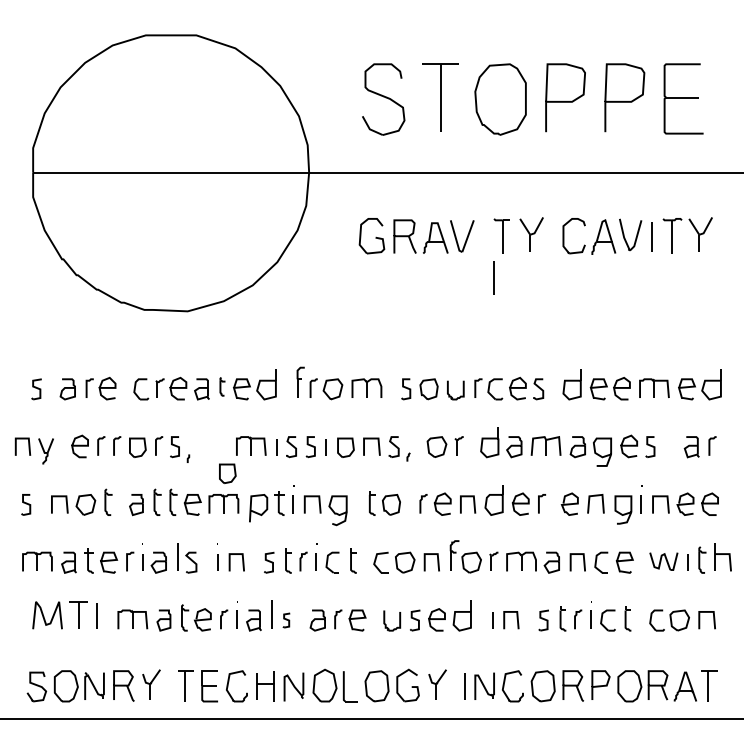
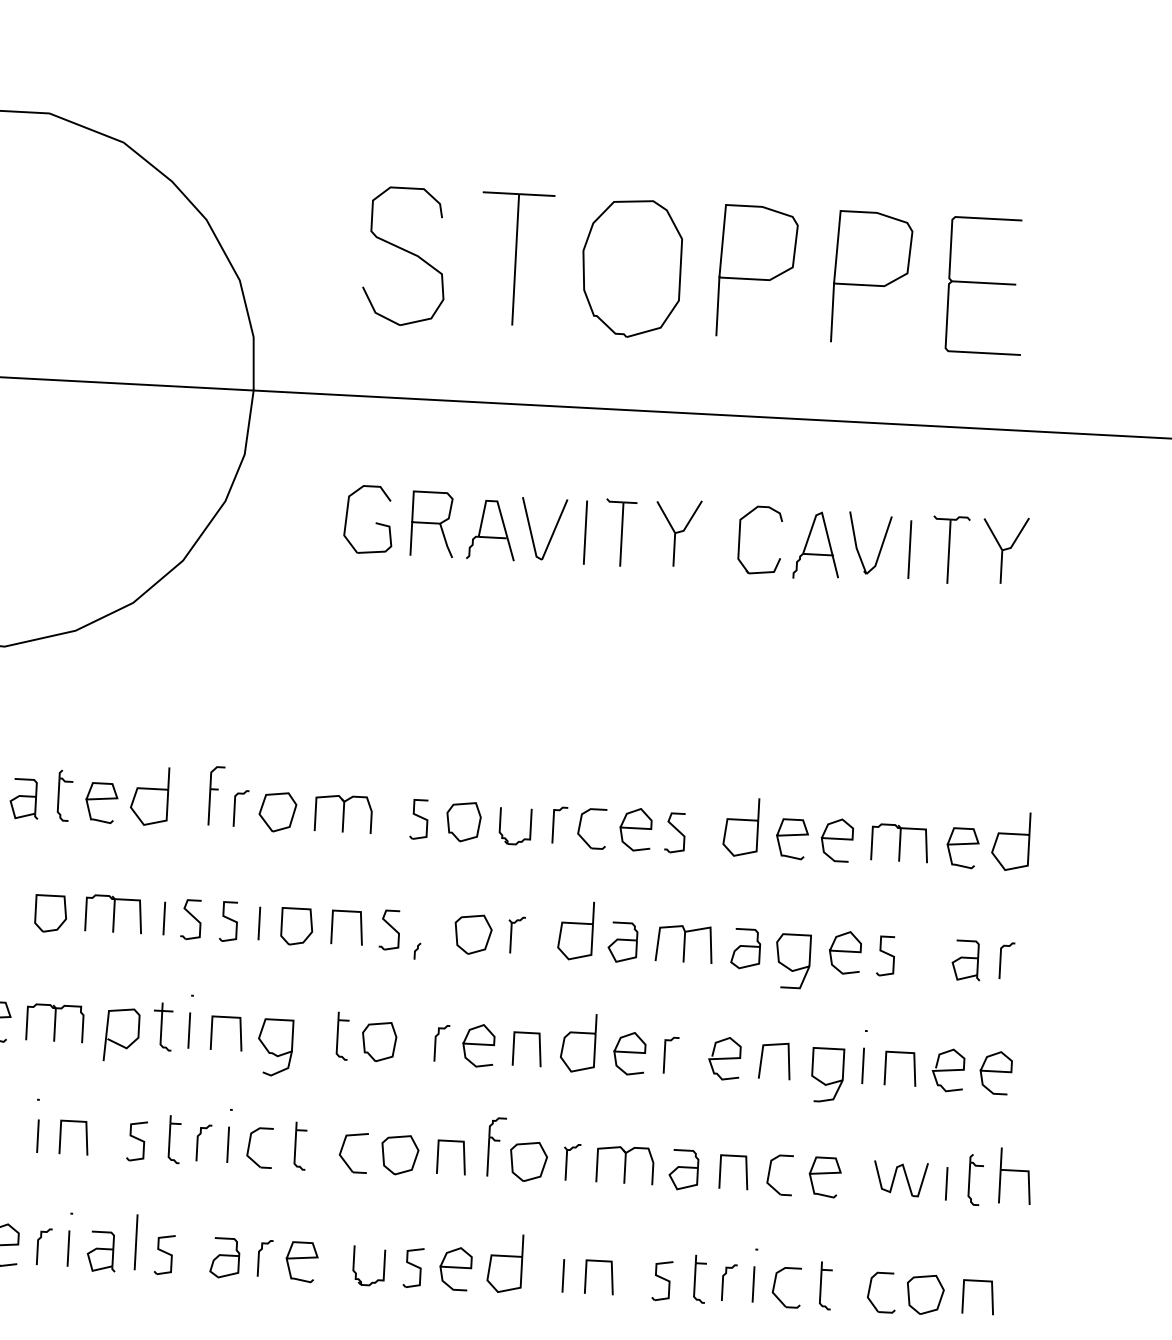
line: (493, 277) -> (584, 531), moved
part: (222, 386) -> (64, 795), size x1.43
part: (227, 473) -> (50, 913), moved
part: (286, 620) -> (164, 1254), size x1.43

